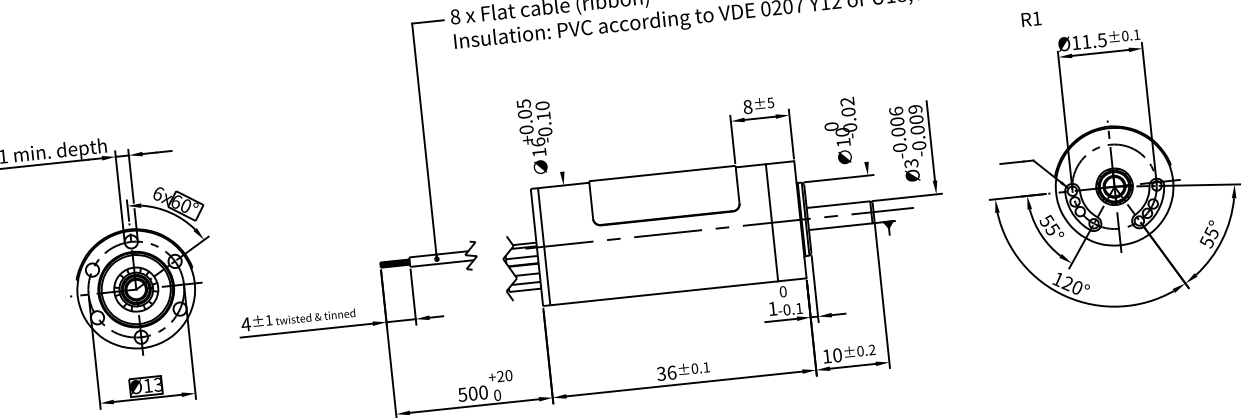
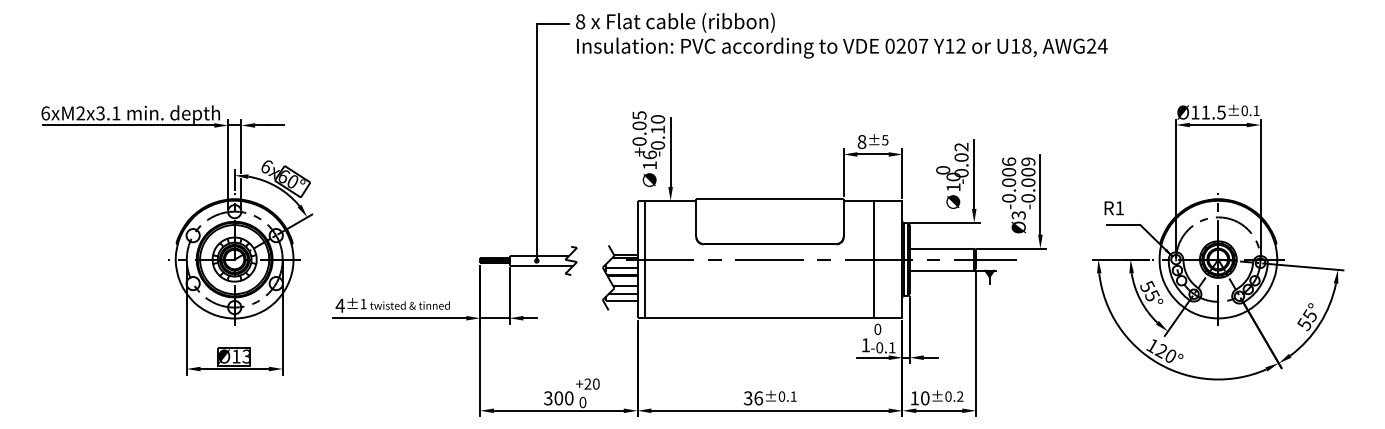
text: (1030, 19) -> (1113, 208), moved
line: (863, 127) -> (974, 174), added
line: (558, 137) -> (670, 152), added
text: (462, 393) -> (548, 397), 500 -> 300

